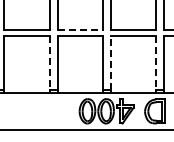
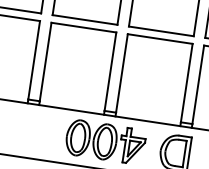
line: (80, 30) -> (85, 20), dashed -> solid
line: (110, 62) -> (121, 72), dashed -> solid
line: (49, 63) -> (33, 61), dashed -> solid
line: (155, 63) -> (186, 83), dashed -> solid

